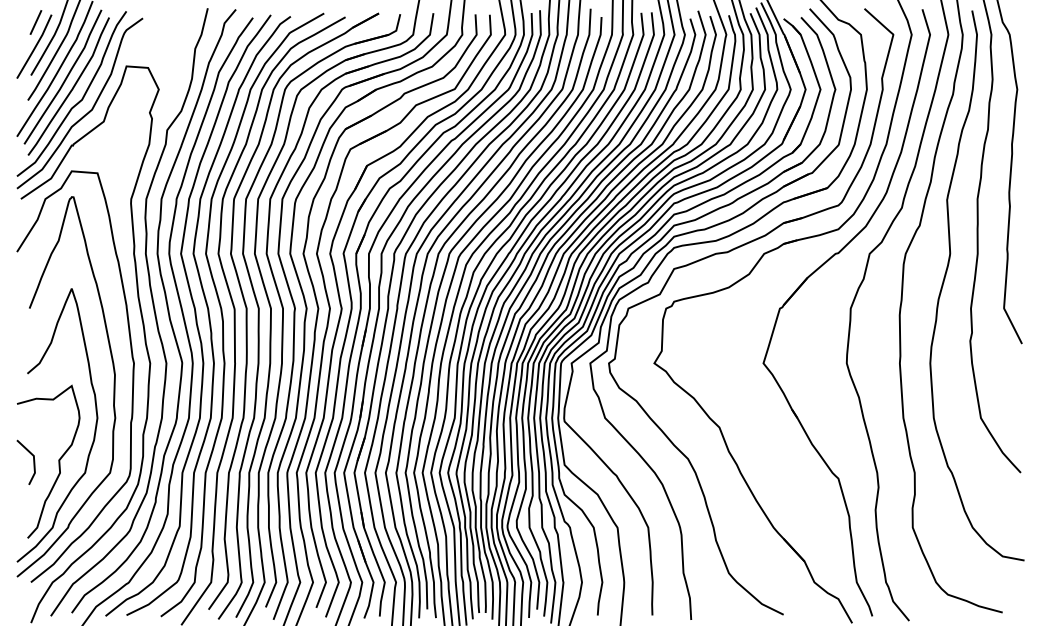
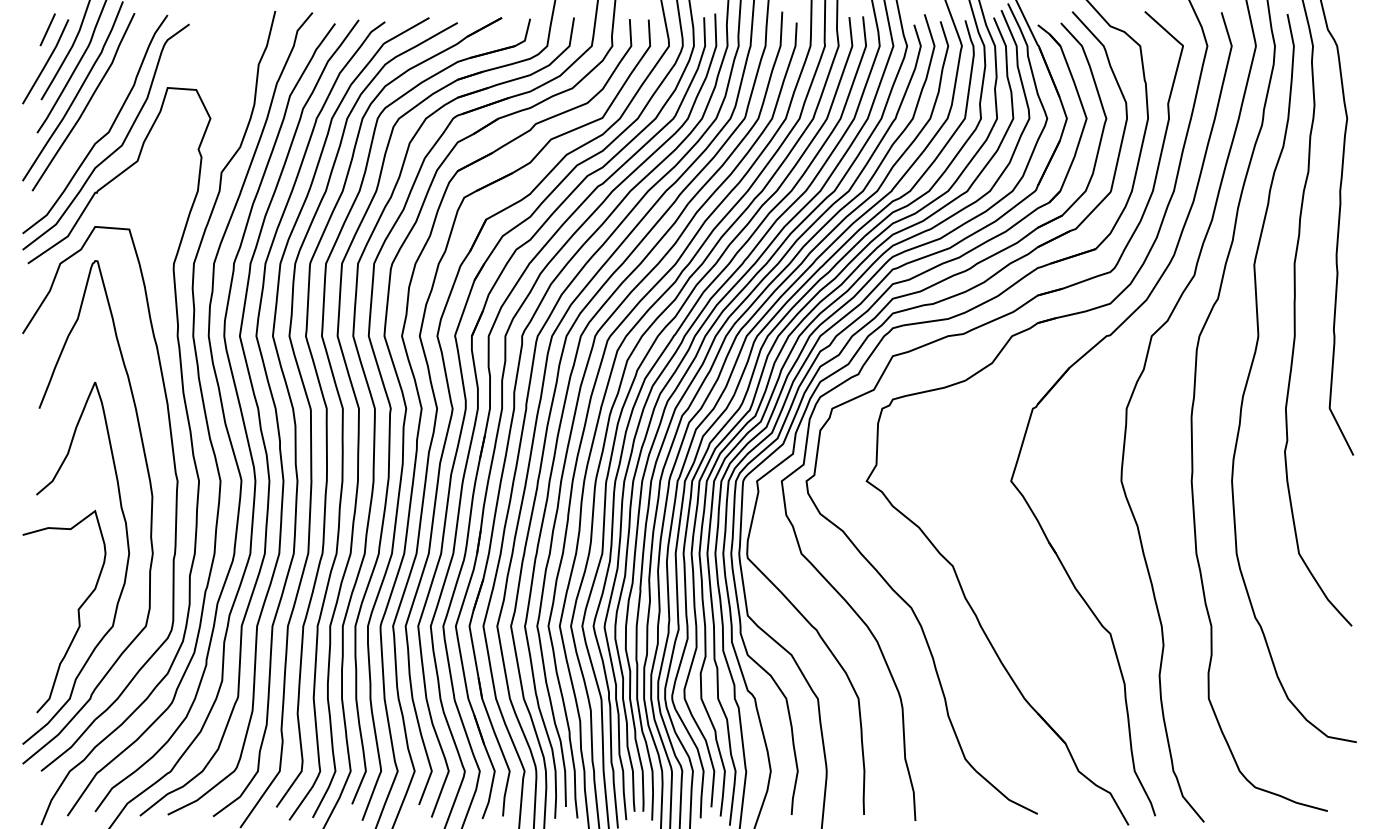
curve: (72, 88) -> (95, 117), removed
line: (33, 462) -> (44, 612), removed

